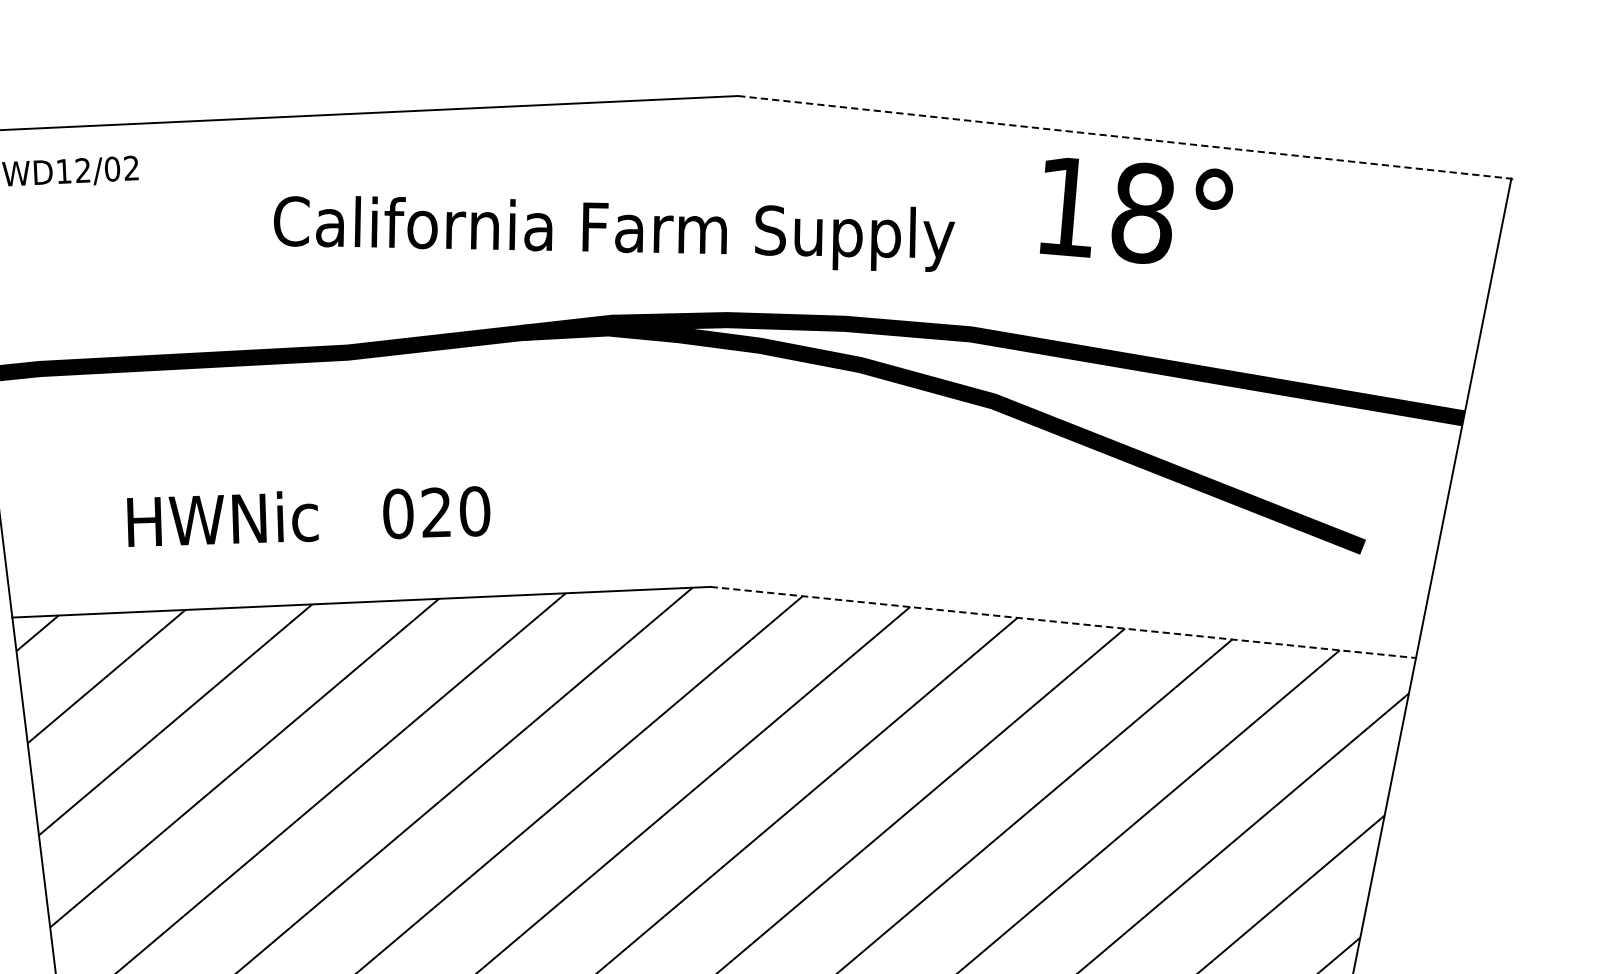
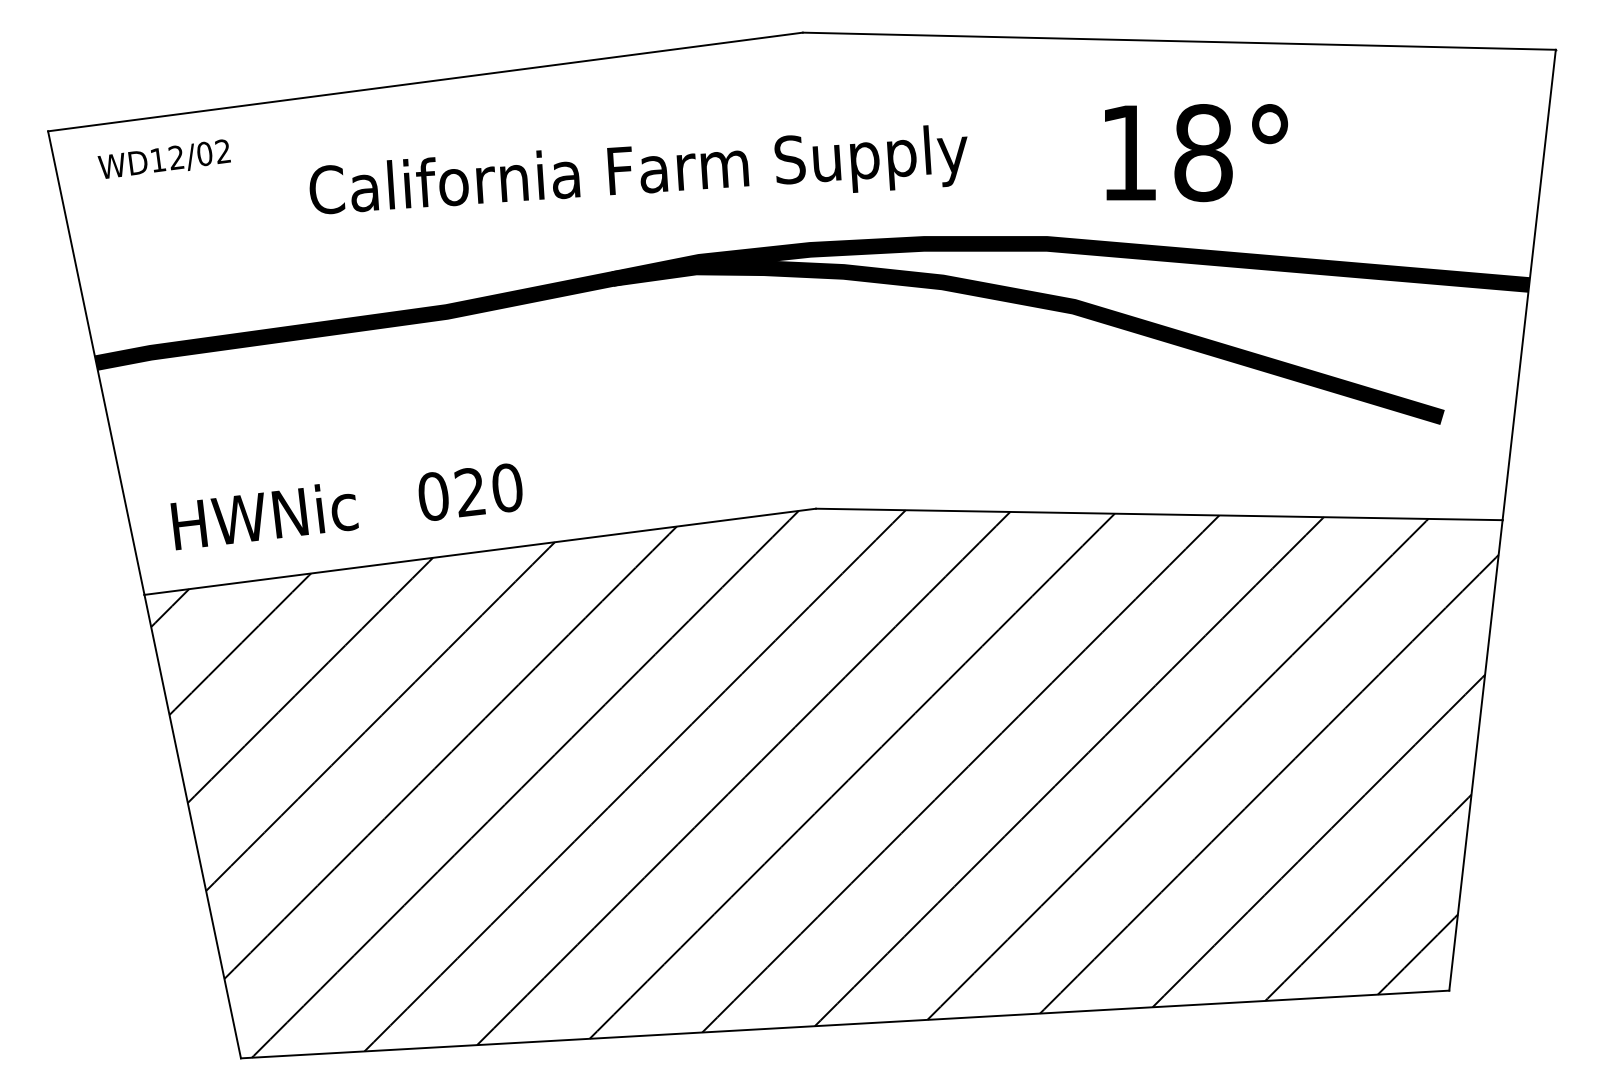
line: (1124, 137) -> (1179, 41), dashed -> solid
text: (1136, 213) -> (1196, 153), moved
text: (613, 227) -> (638, 169), moved
text: (307, 516) -> (346, 506), moved
line: (1063, 622) -> (1159, 514), dashed -> solid

